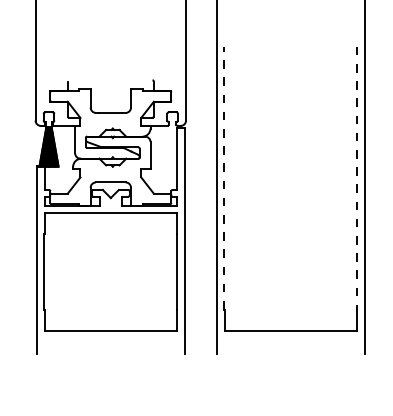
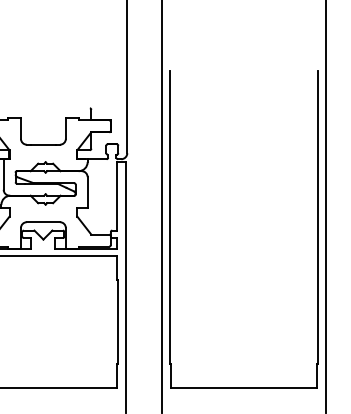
line: (224, 177) -> (170, 216), dashed -> solid
line: (357, 178) -> (318, 217), dashed -> solid

